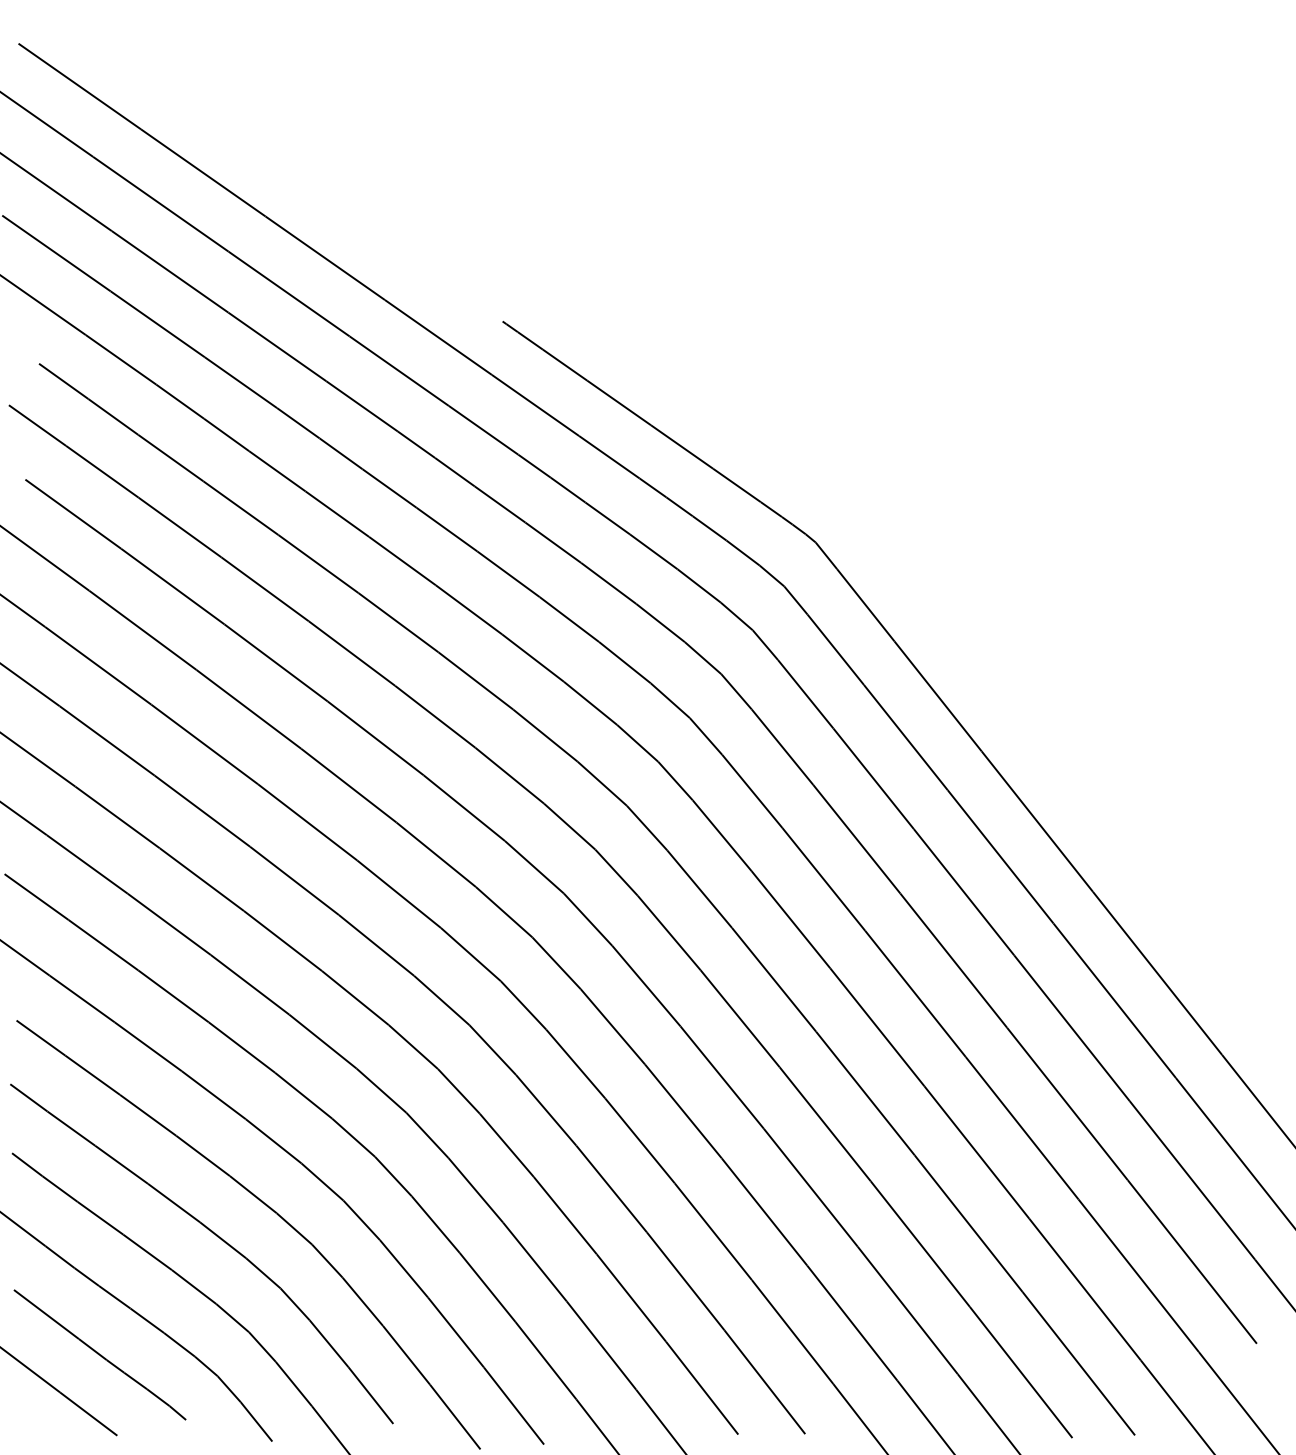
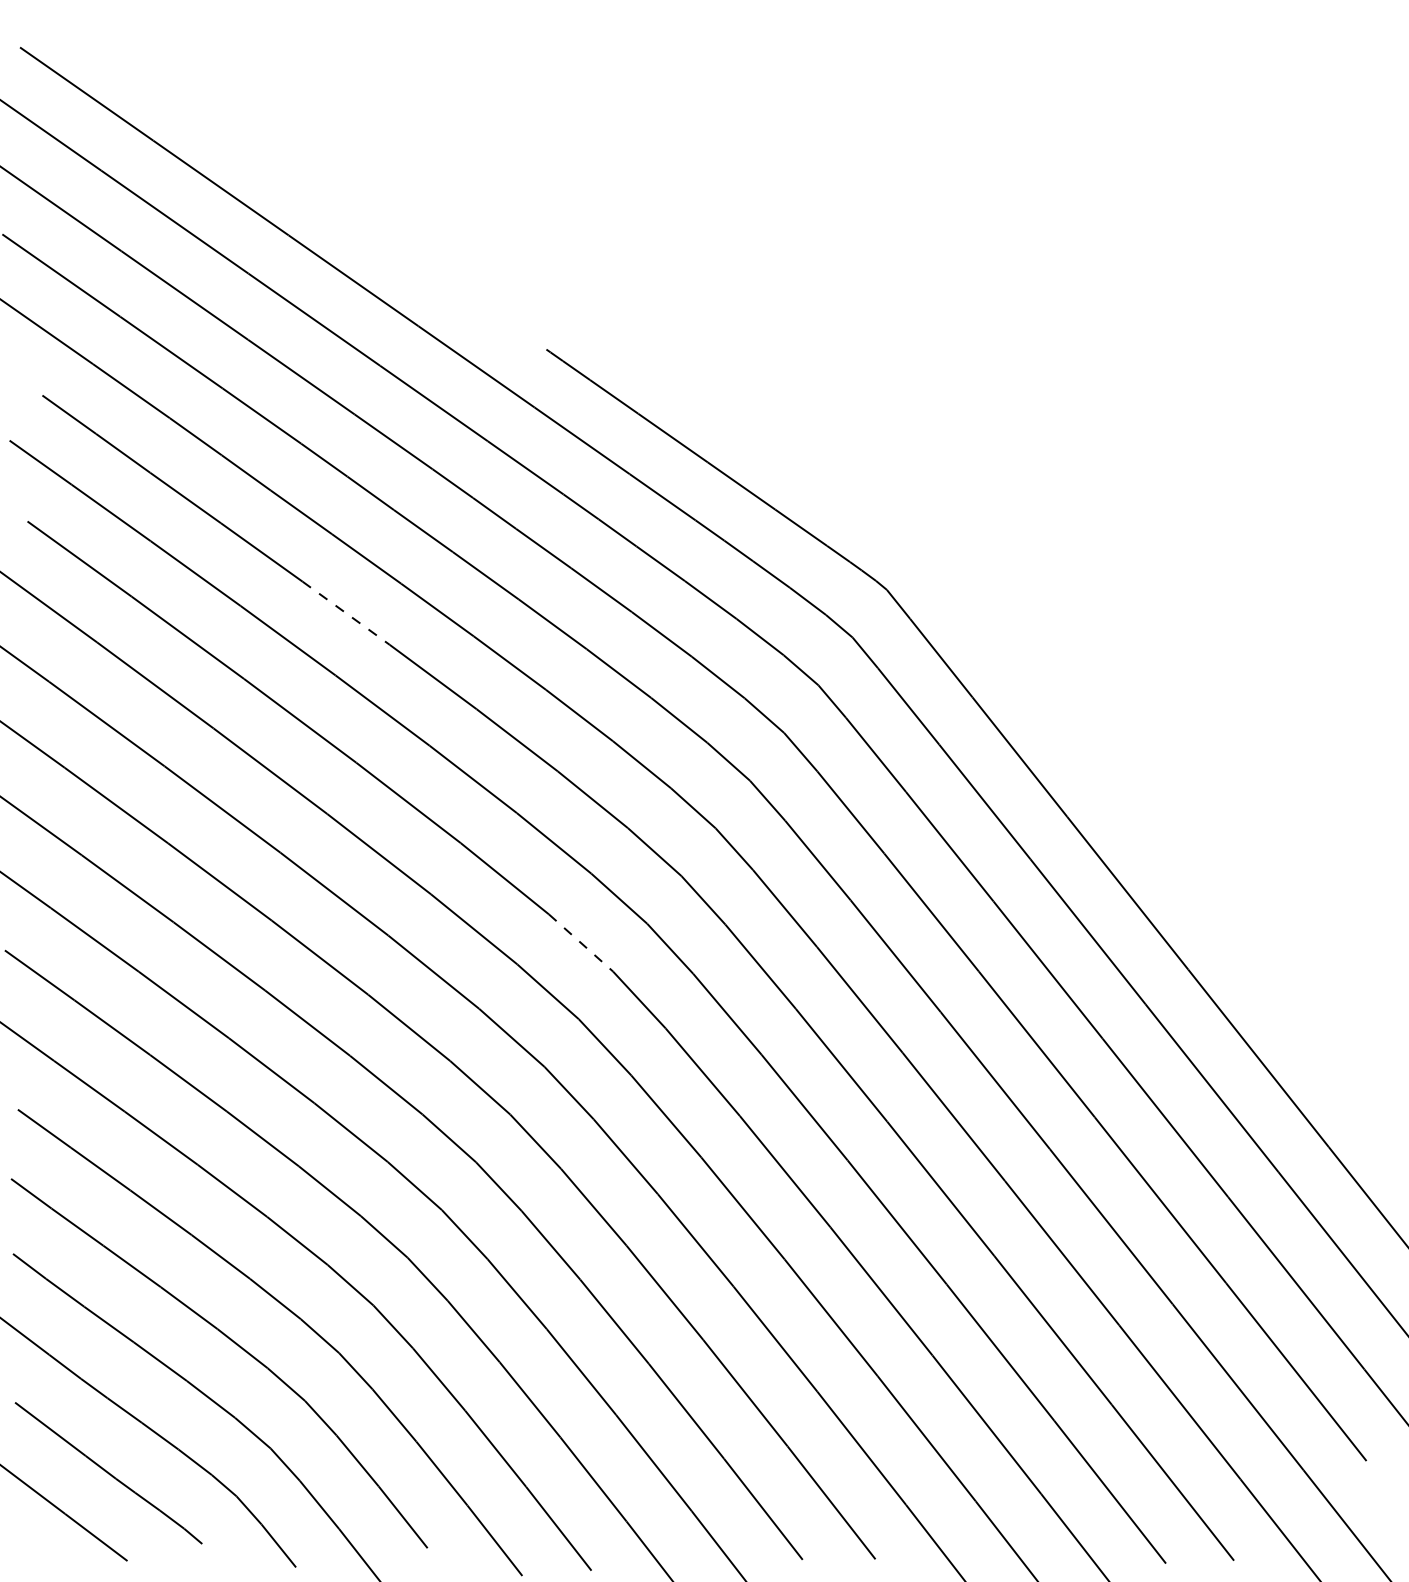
line: (318, 564) -> (346, 613), solid -> dashed
line: (534, 866) -> (581, 942), solid -> dashed

